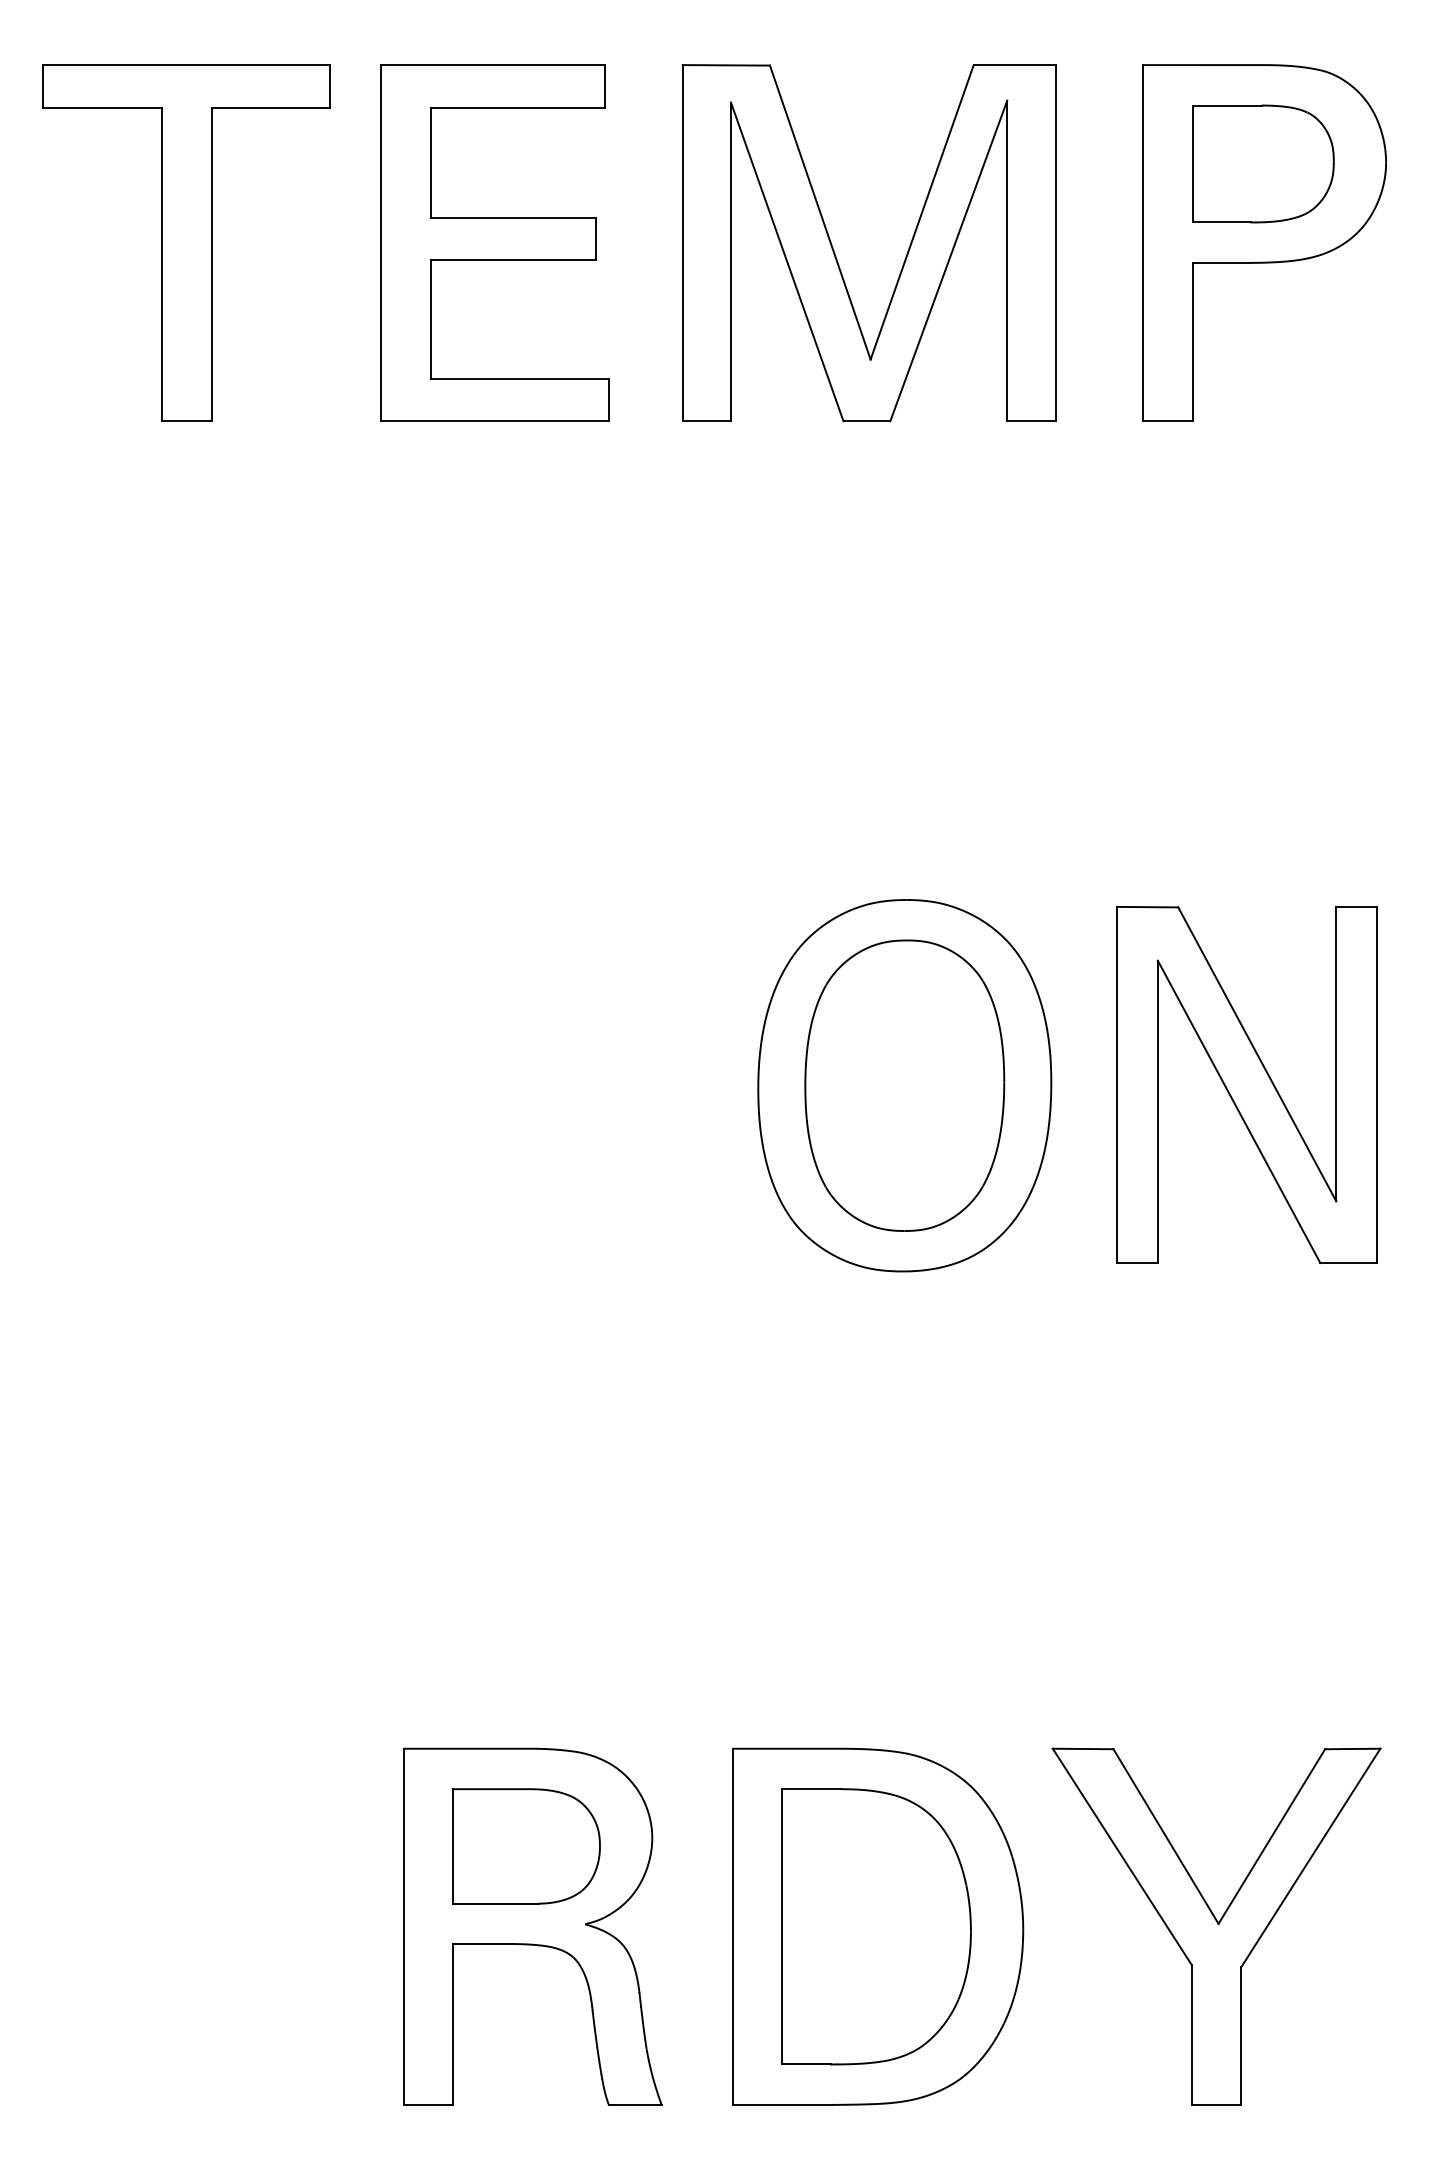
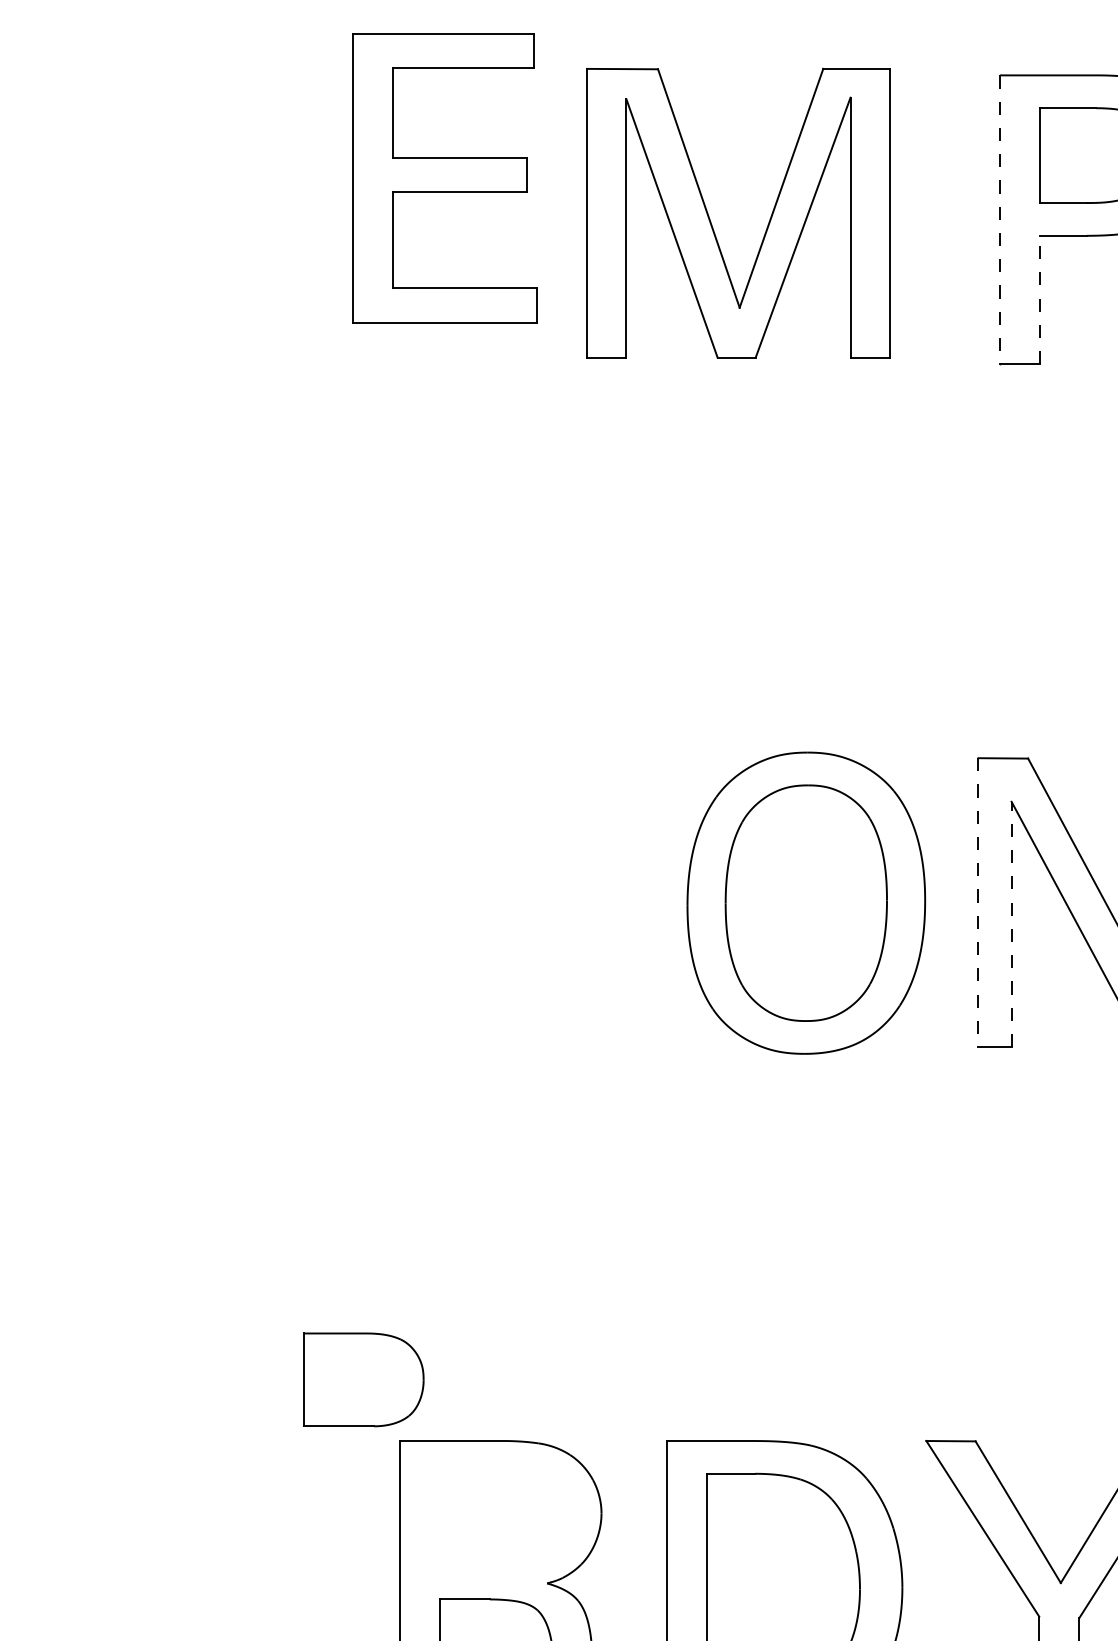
part: (186, 242) -> (223, 219), removed
part: (494, 242) -> (444, 177), moved
line: (1143, 243) -> (999, 220), solid -> dashed
part: (835, 253) -> (711, 221), moved
line: (1192, 341) -> (1039, 299), solid -> dashed
line: (1117, 1085) -> (978, 903), solid -> dashed
line: (1157, 1111) -> (1011, 924), solid -> dashed
part: (526, 1846) -> (364, 1379), moved

